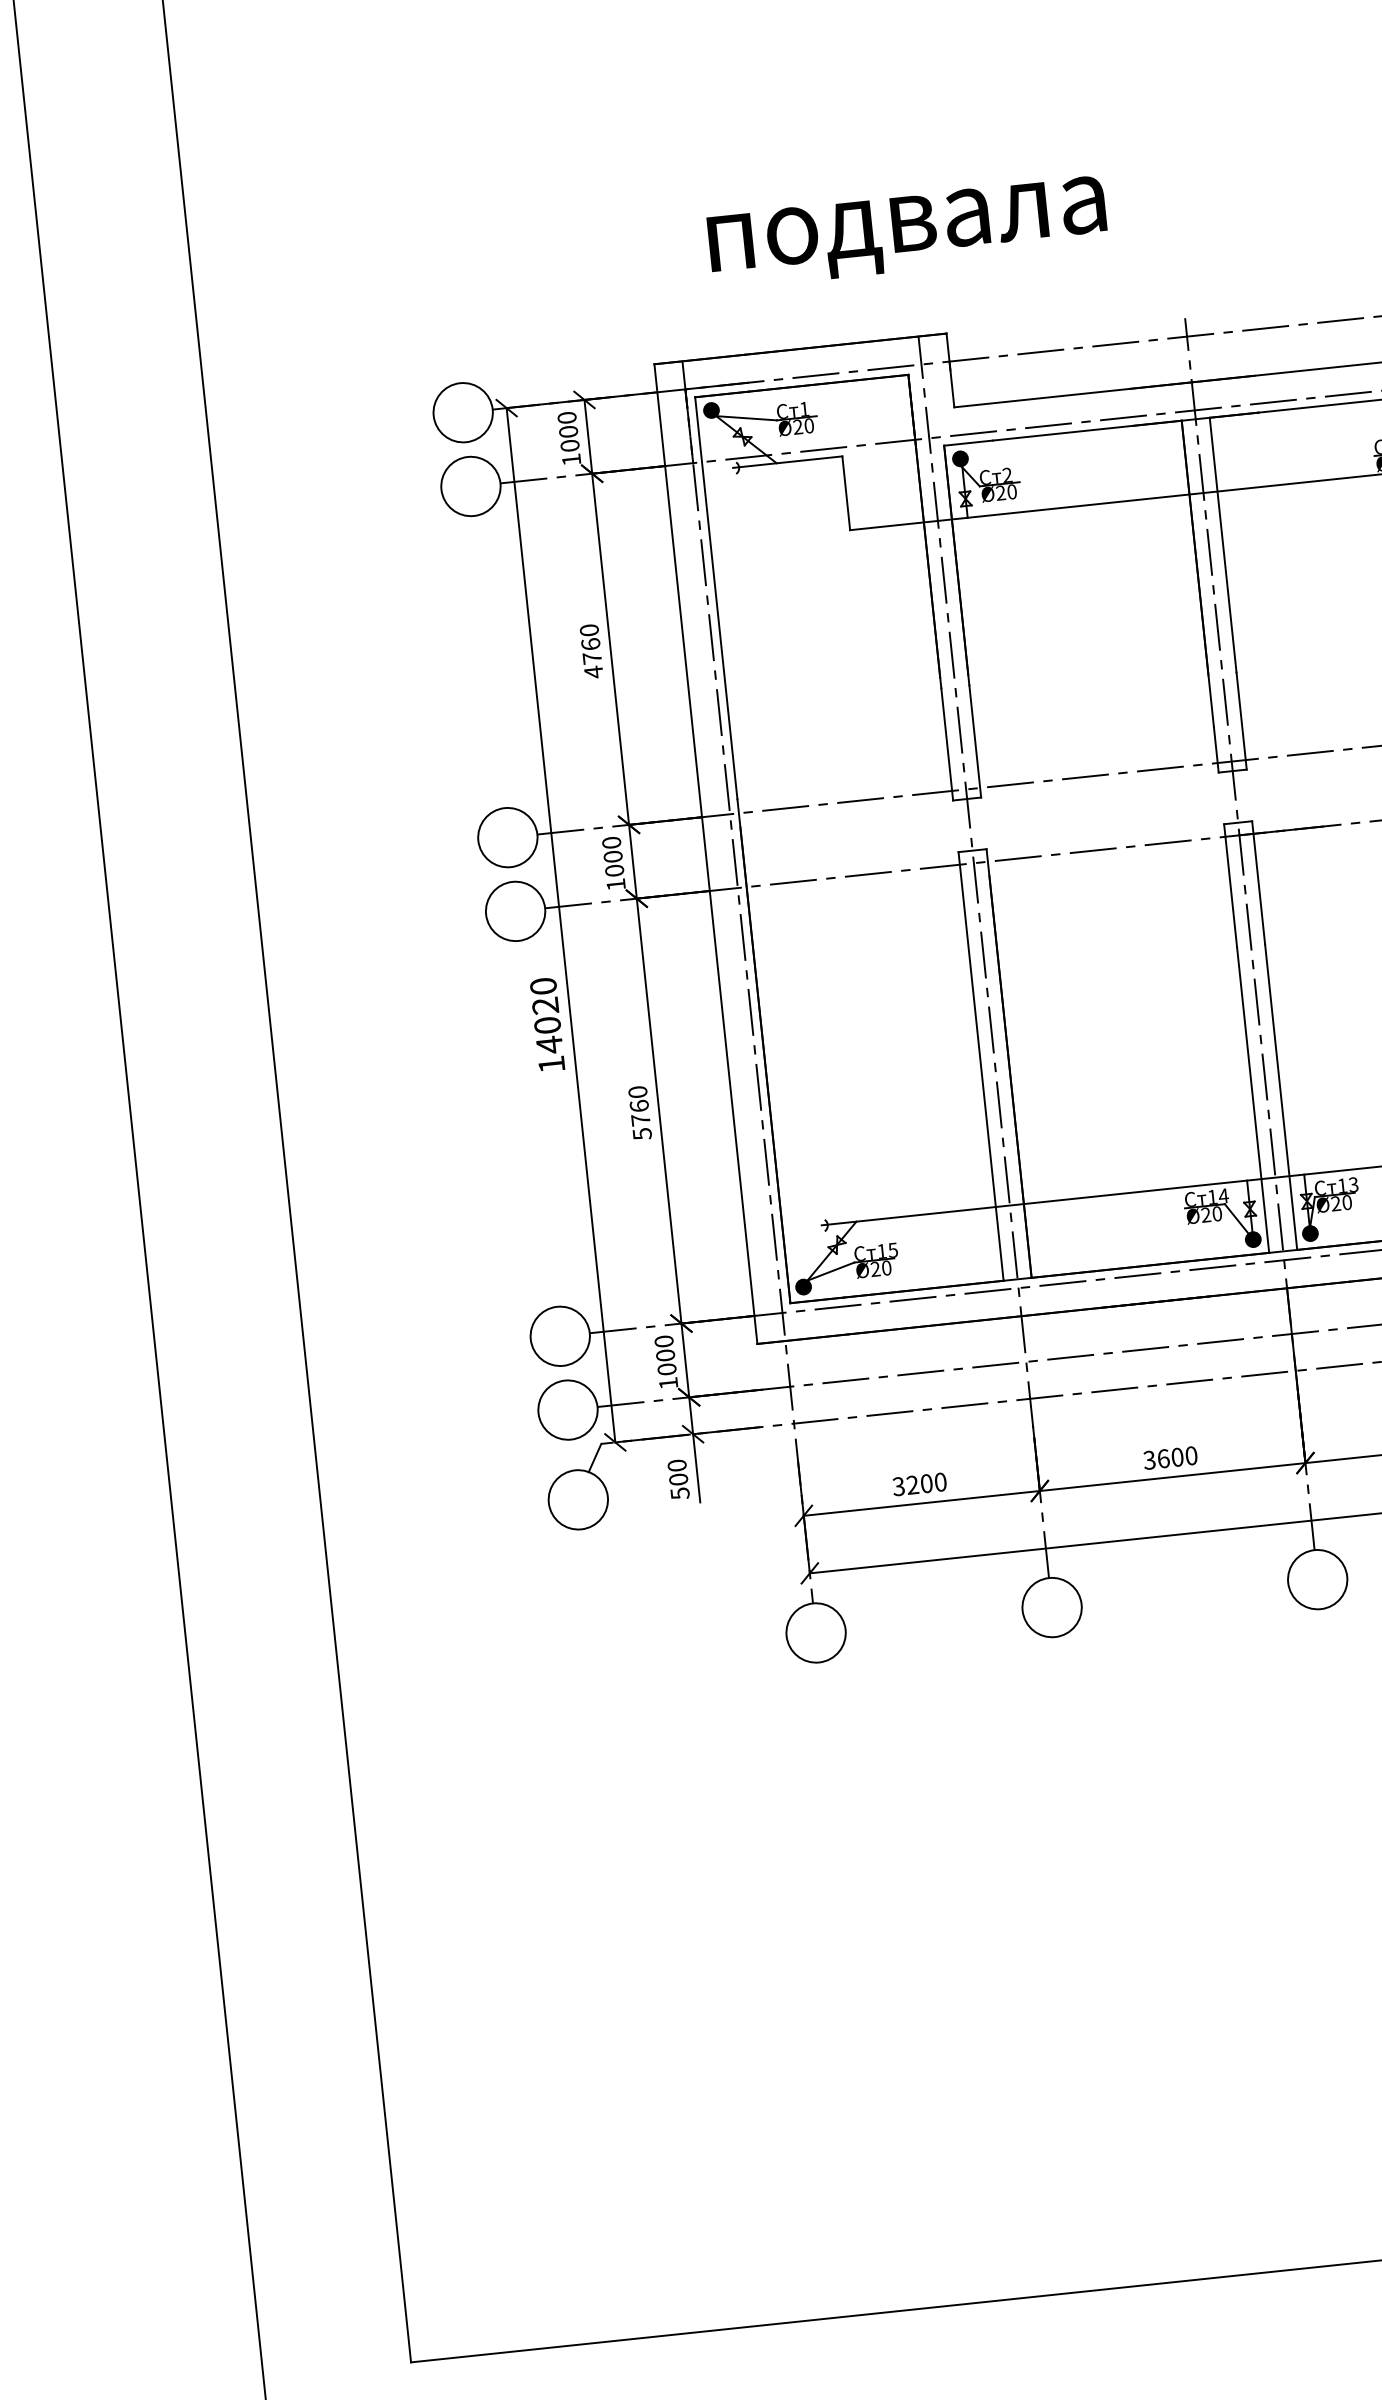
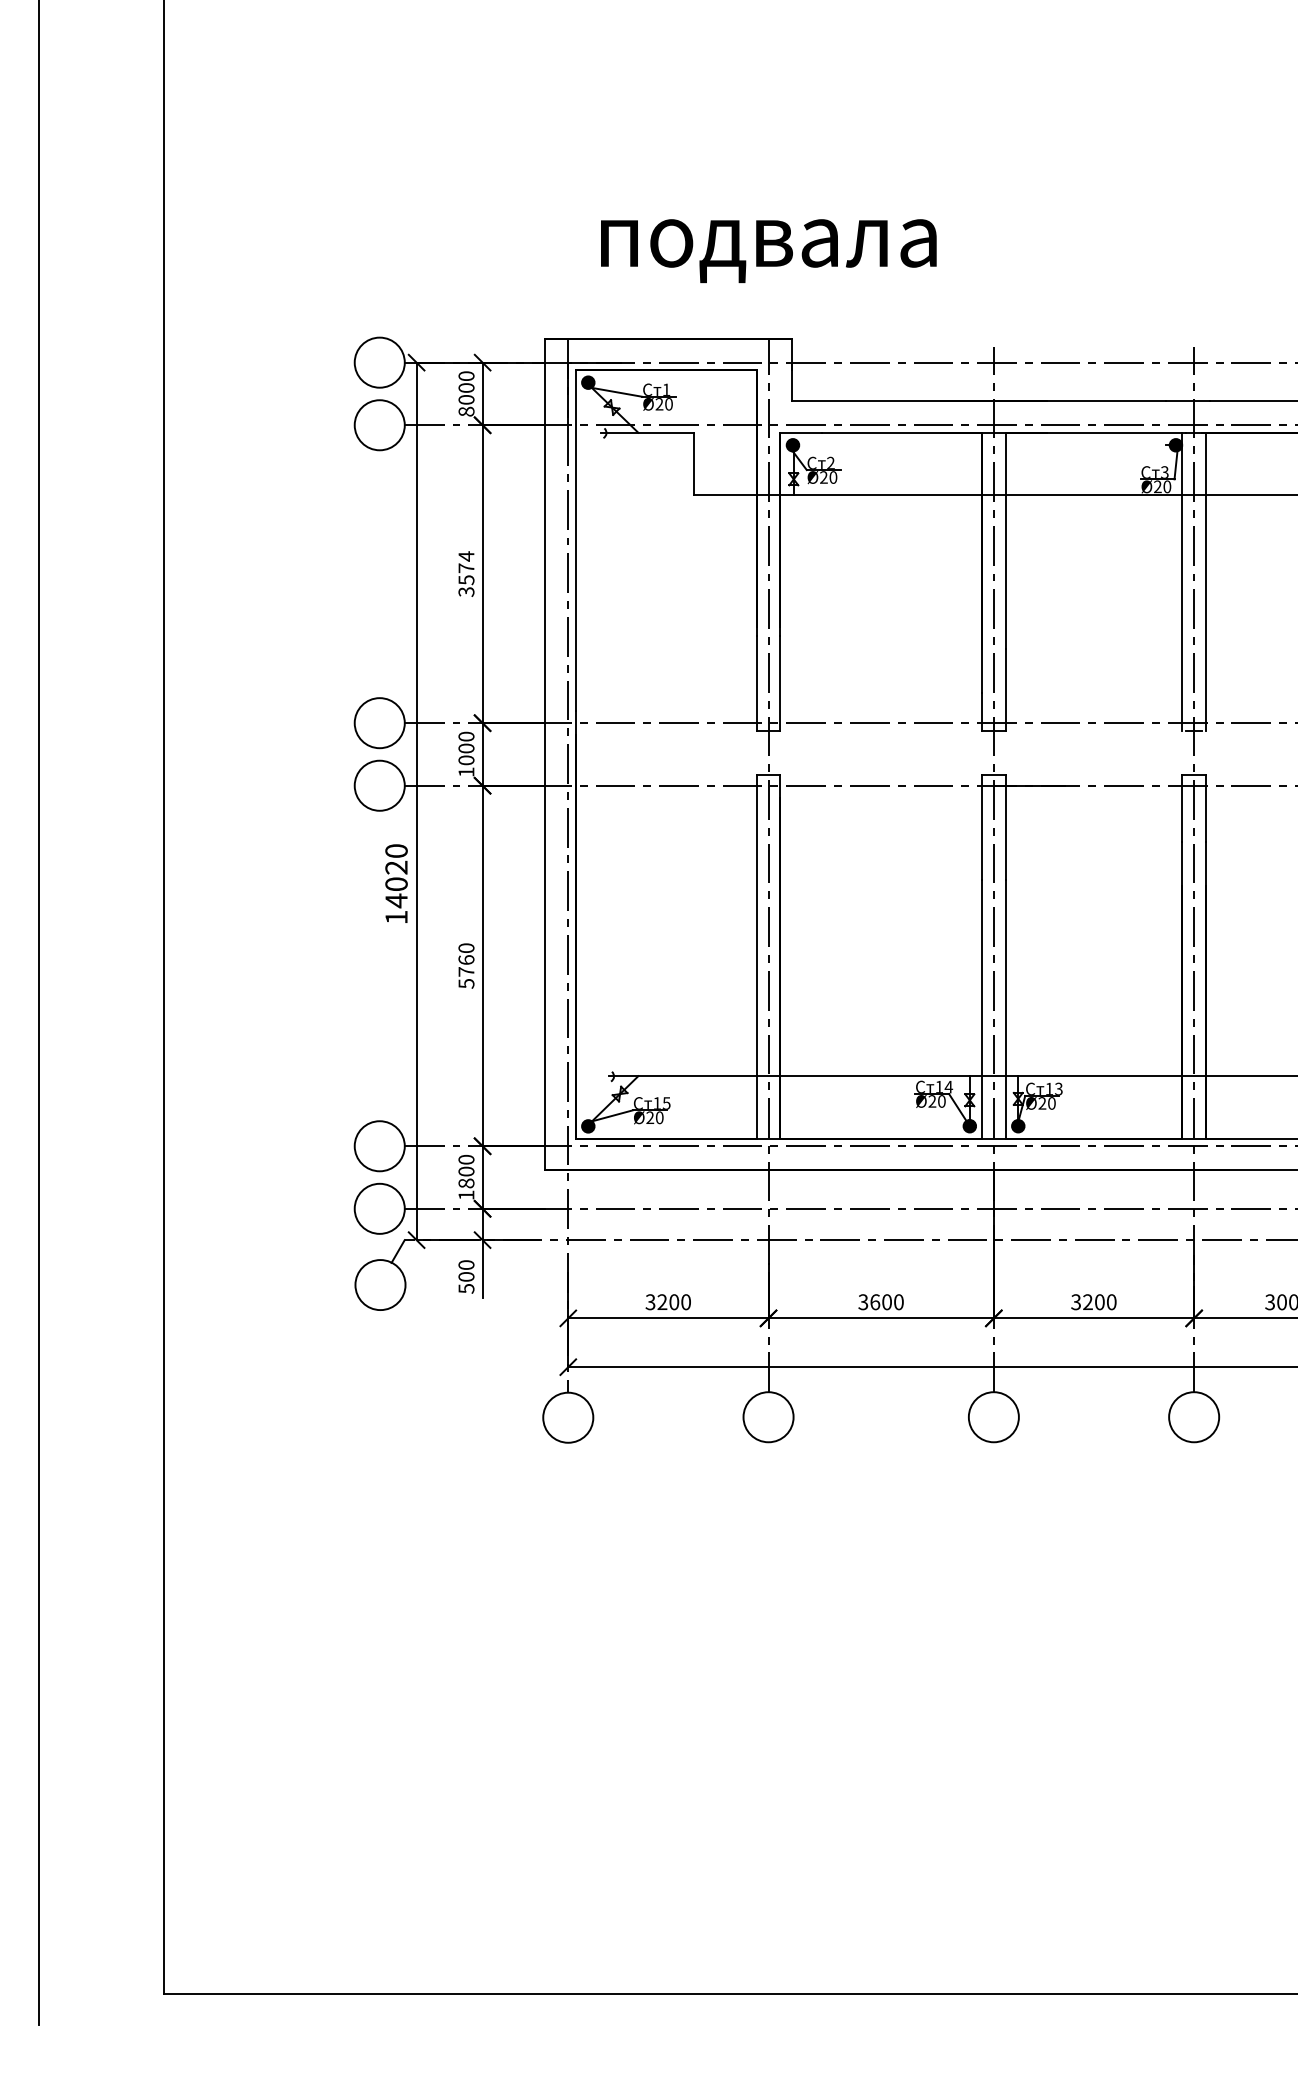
text: (571, 459) -> (466, 411), 1000 -> 8000
text: (591, 651) -> (466, 574), 4760 -> 3574
text: (667, 1369) -> (466, 1183), 1000 -> 1800

